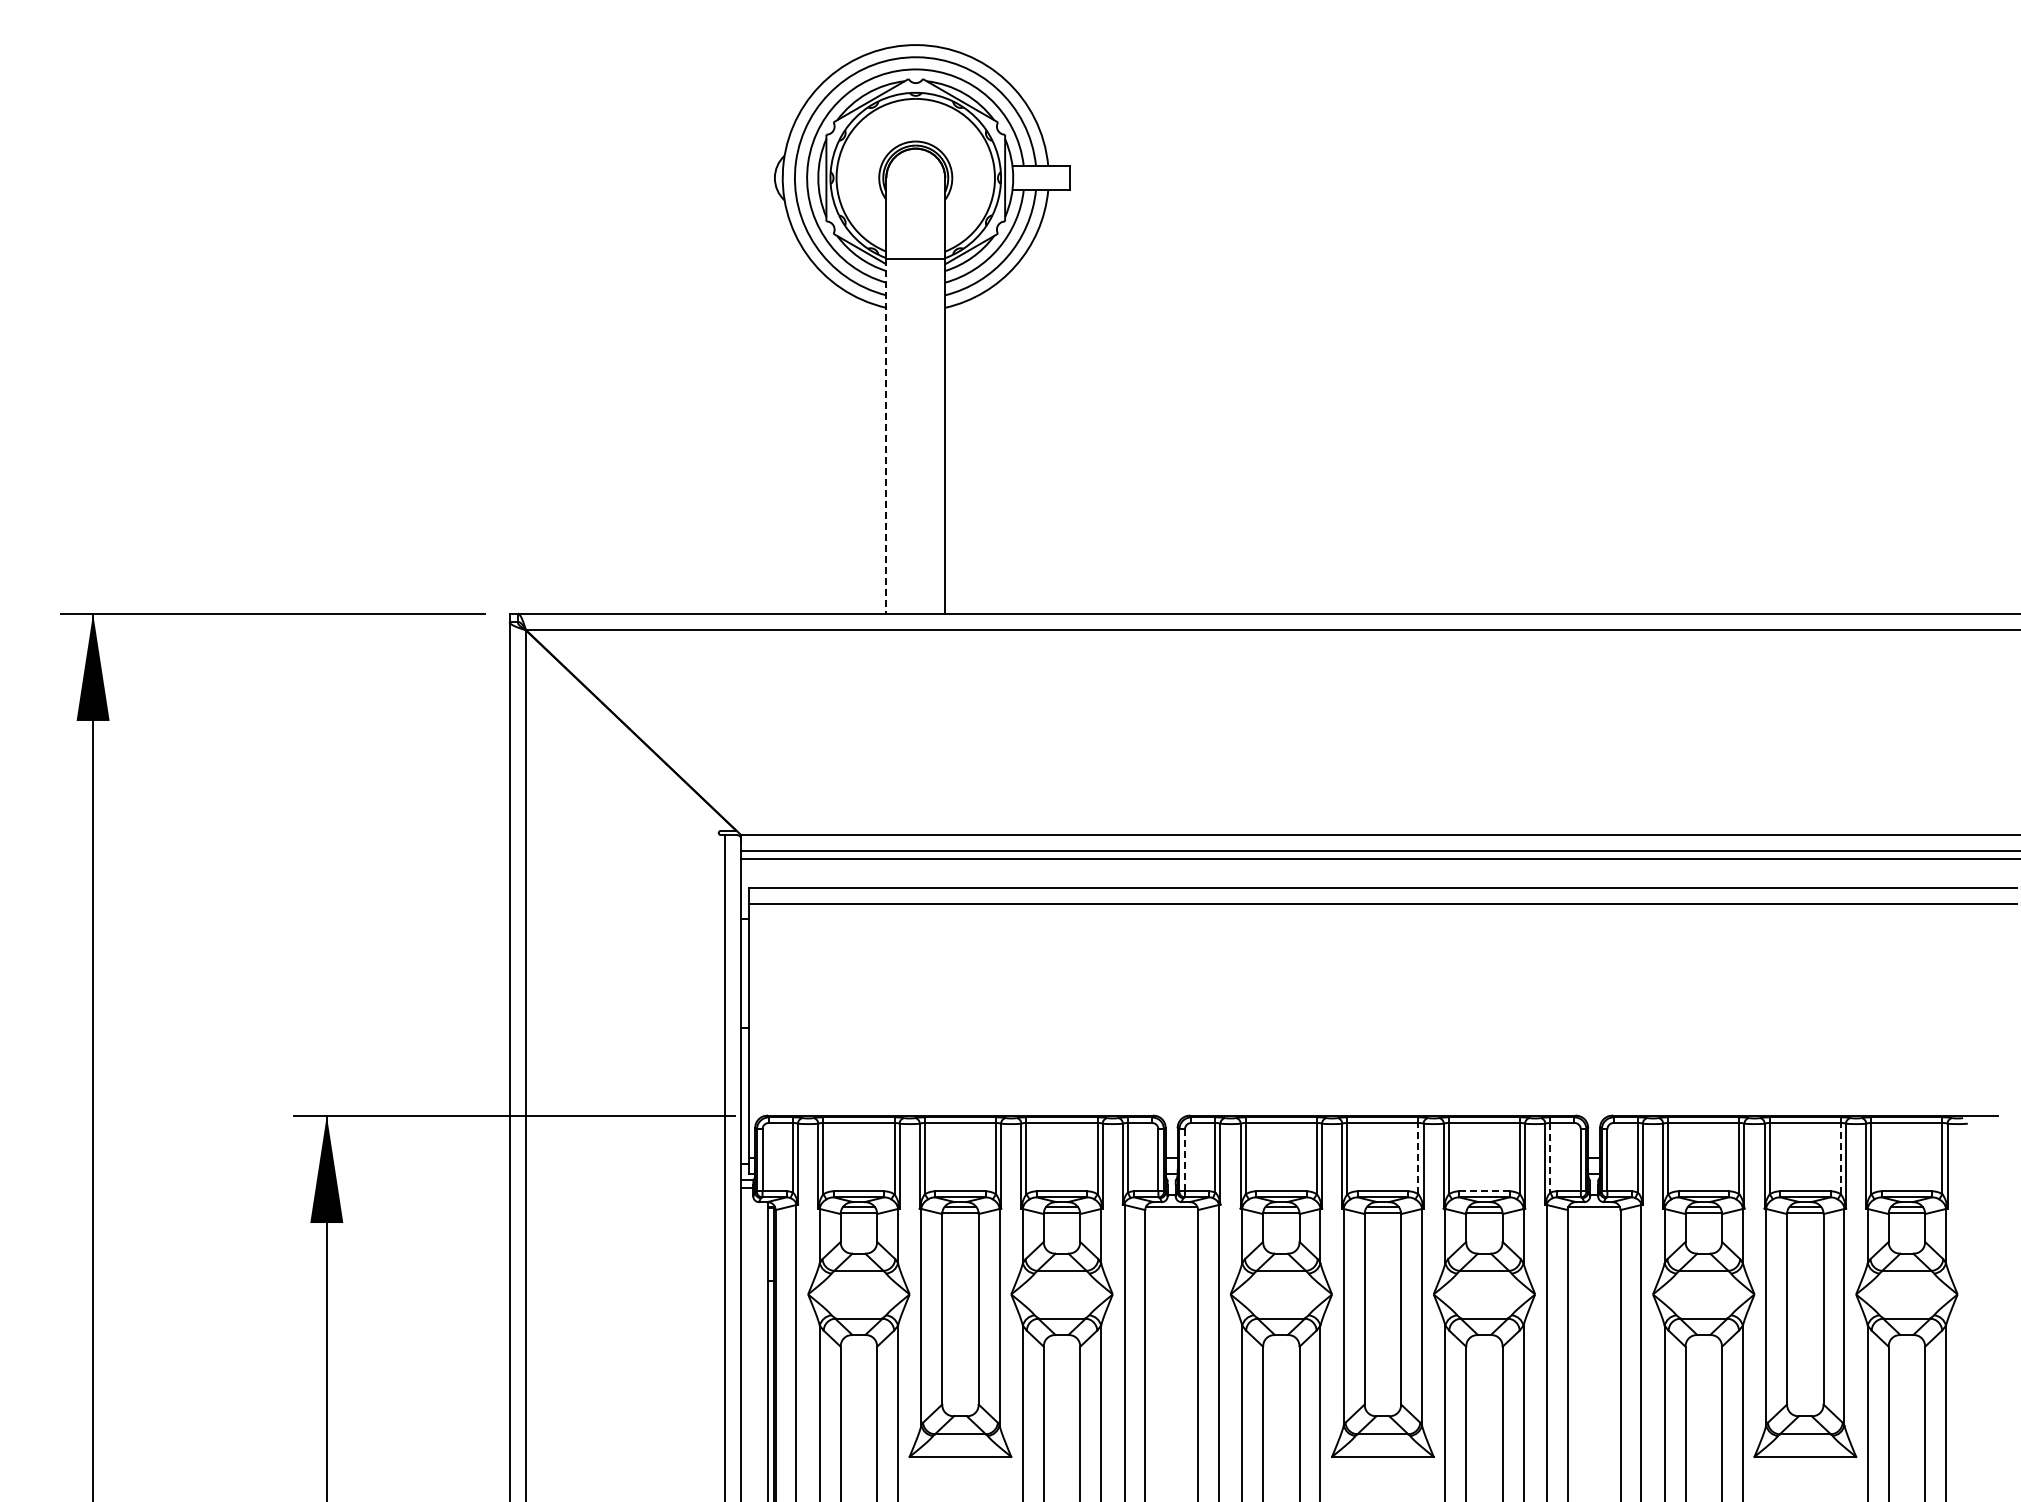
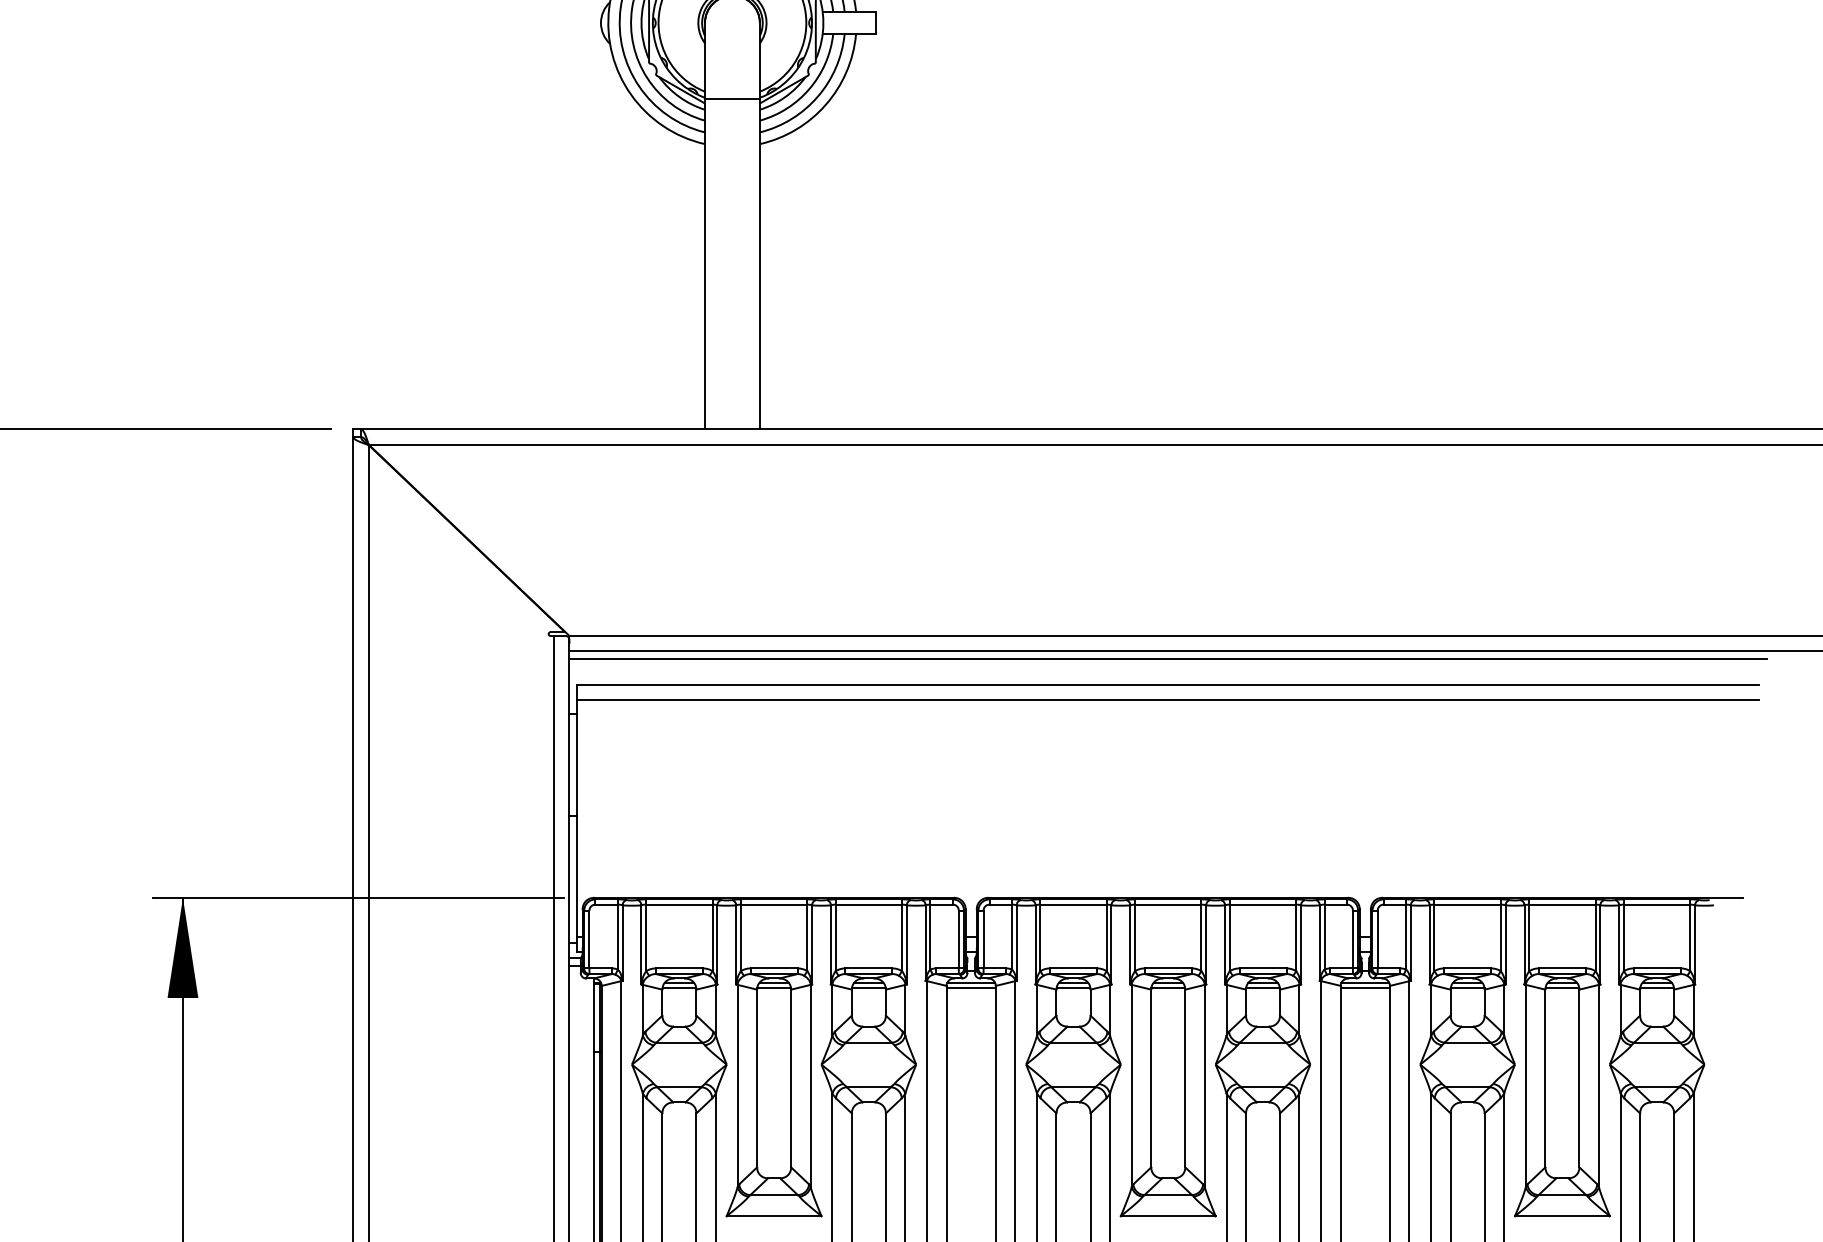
line: (886, 437) -> (705, 265), dashed -> solid
line: (1550, 1157) -> (1324, 936), dashed -> solid
line: (1418, 1158) -> (1201, 937), dashed -> solid
line: (1840, 1158) -> (1595, 937), dashed -> solid
line: (1184, 1160) -> (983, 939), dashed -> solid
line: (1484, 1191) -> (1263, 968), dashed -> solid
line: (1171, 1212) -> (971, 988), added
line: (1593, 1212) -> (1364, 988), added

